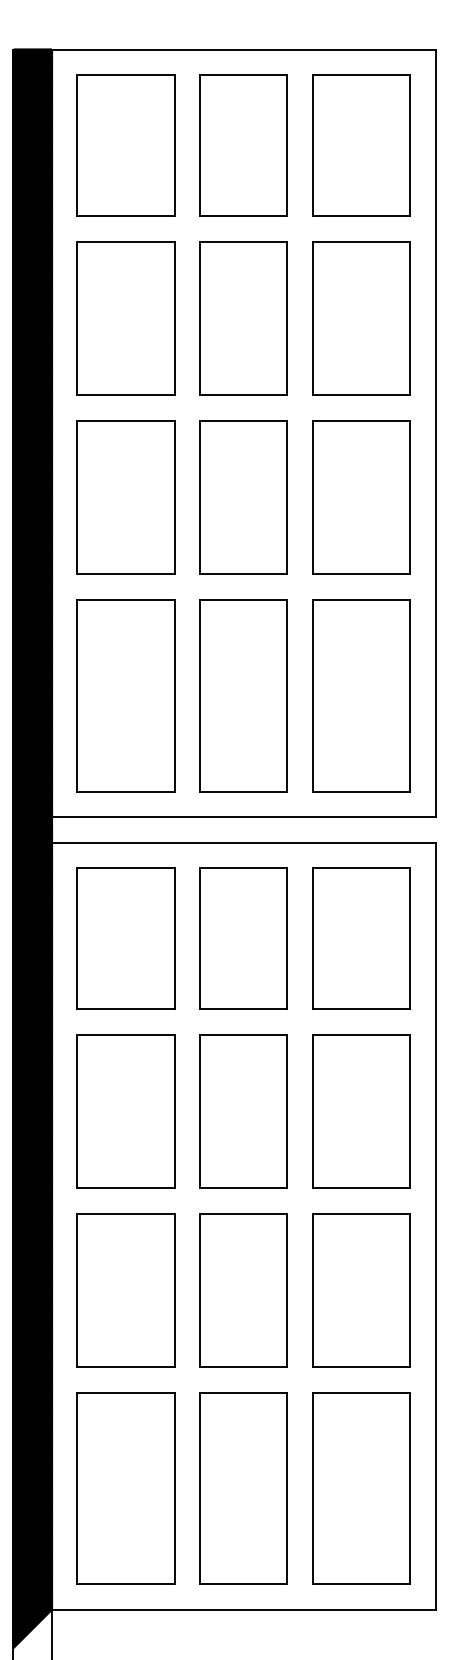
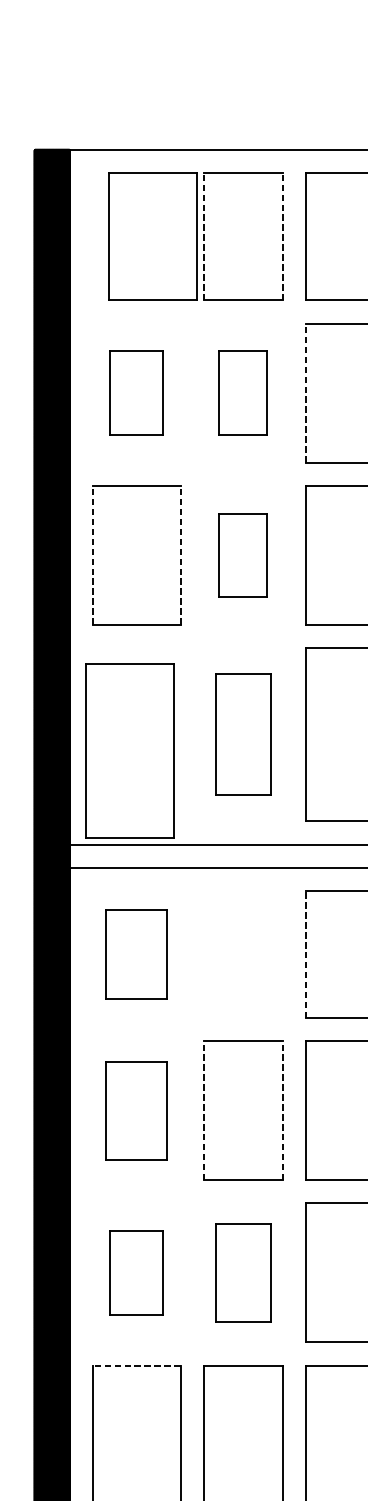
part: (125, 145) -> (152, 236), moved
line: (200, 145) -> (204, 236), solid -> dashed
line: (287, 145) -> (282, 236), solid -> dashed
part: (125, 318) -> (136, 393), size x0.6
part: (243, 318) -> (243, 393), size x0.6
line: (312, 318) -> (305, 393), solid -> dashed
line: (77, 497) -> (92, 555), solid -> dashed
line: (174, 497) -> (180, 555), solid -> dashed
part: (243, 497) -> (243, 555), size x0.6
part: (125, 695) -> (129, 750), moved
part: (243, 695) -> (243, 734), size x0.7
part: (125, 938) -> (136, 954), size x0.7
part: (243, 938) -> (243, 954), removed
line: (312, 938) -> (305, 954), solid -> dashed
part: (125, 1111) -> (136, 1111), size x0.7
line: (200, 1111) -> (204, 1111), solid -> dashed
line: (287, 1111) -> (282, 1111), solid -> dashed
part: (125, 1290) -> (136, 1273), size x0.6
part: (243, 1290) -> (243, 1273), size x0.7
line: (126, 1392) -> (137, 1365), solid -> dashed

